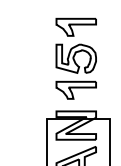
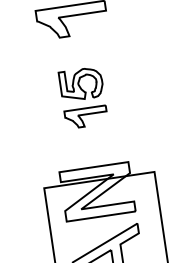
part: (75, 71) -> (82, 97), size x0.6

